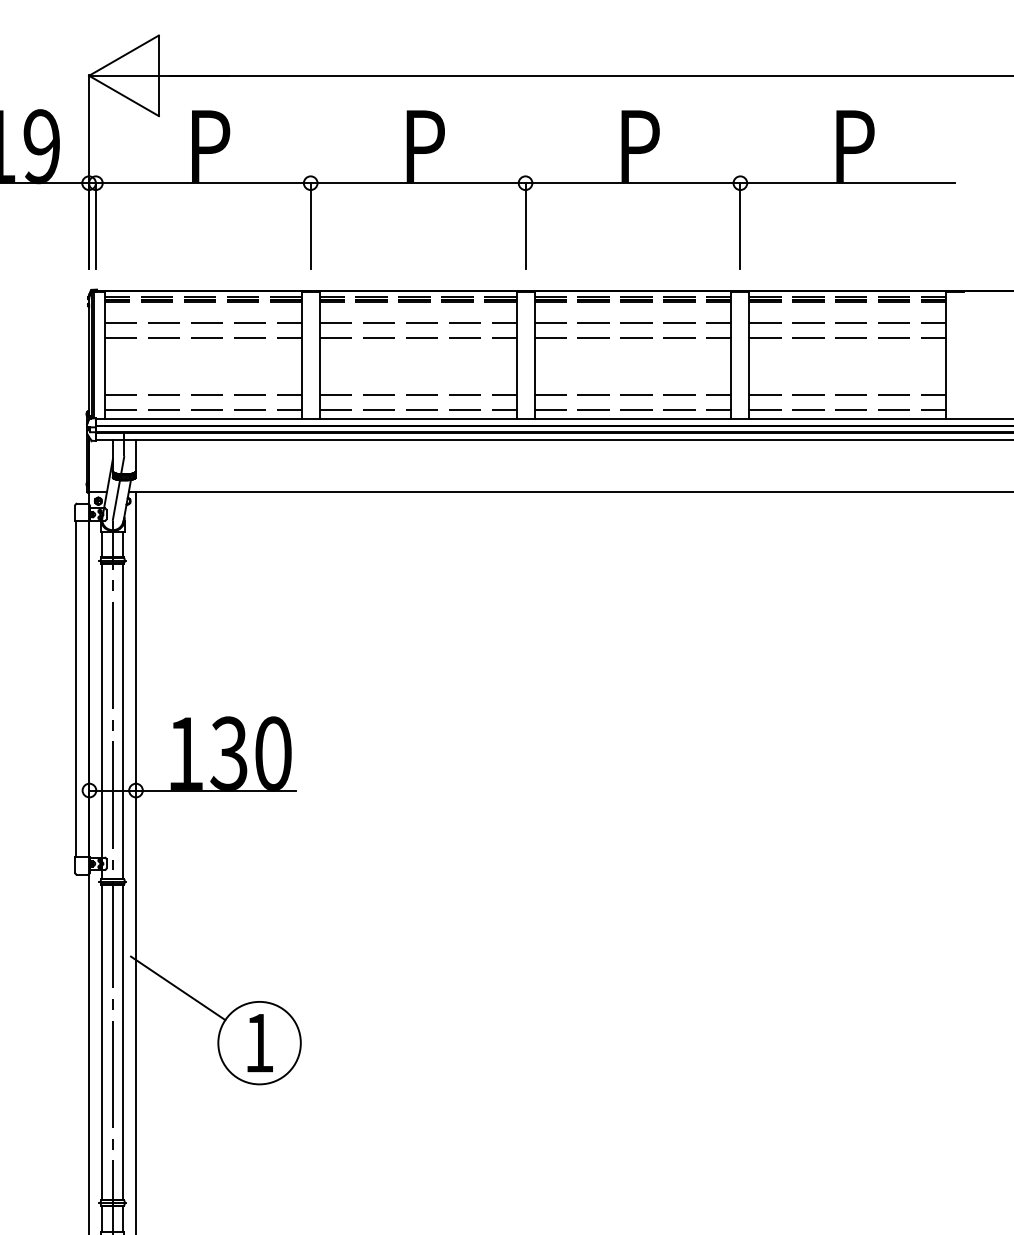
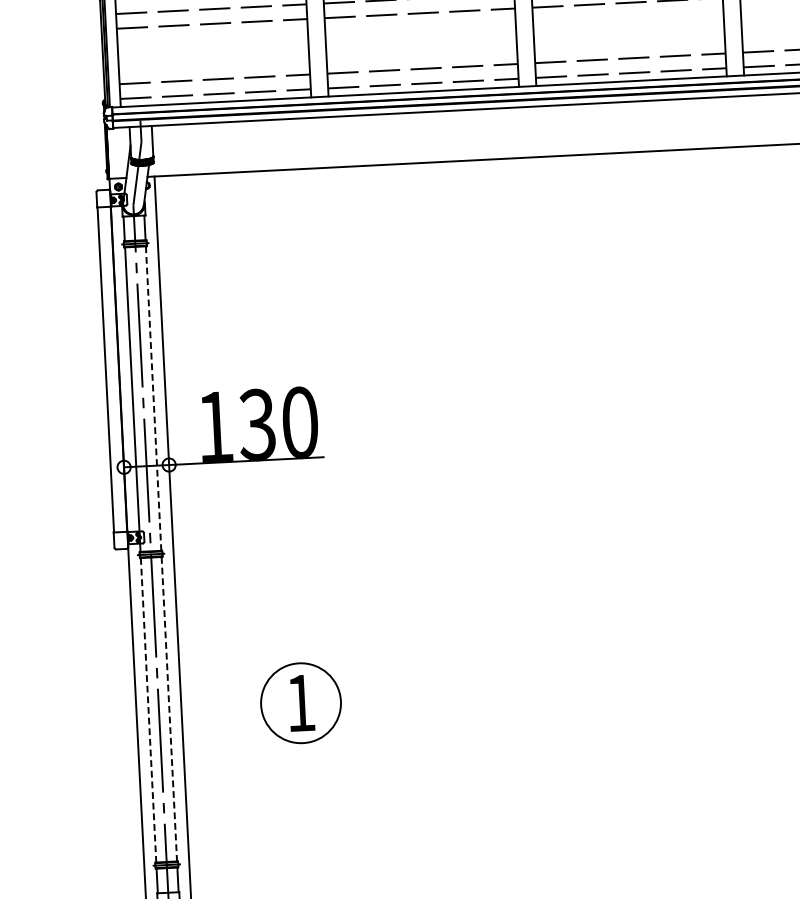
line: (123, 721) -> (153, 398), solid -> dashed
line: (178, 988) -> (219, 654), removed
line: (101, 1042) -> (148, 710), solid -> dashed
line: (123, 1042) -> (169, 709), solid -> dashed

